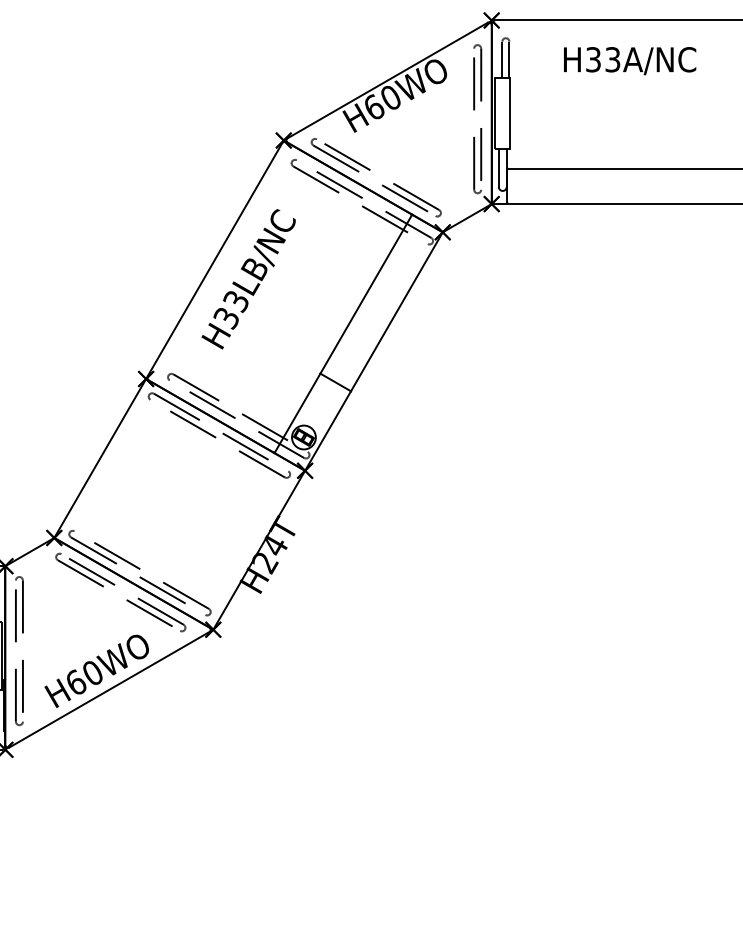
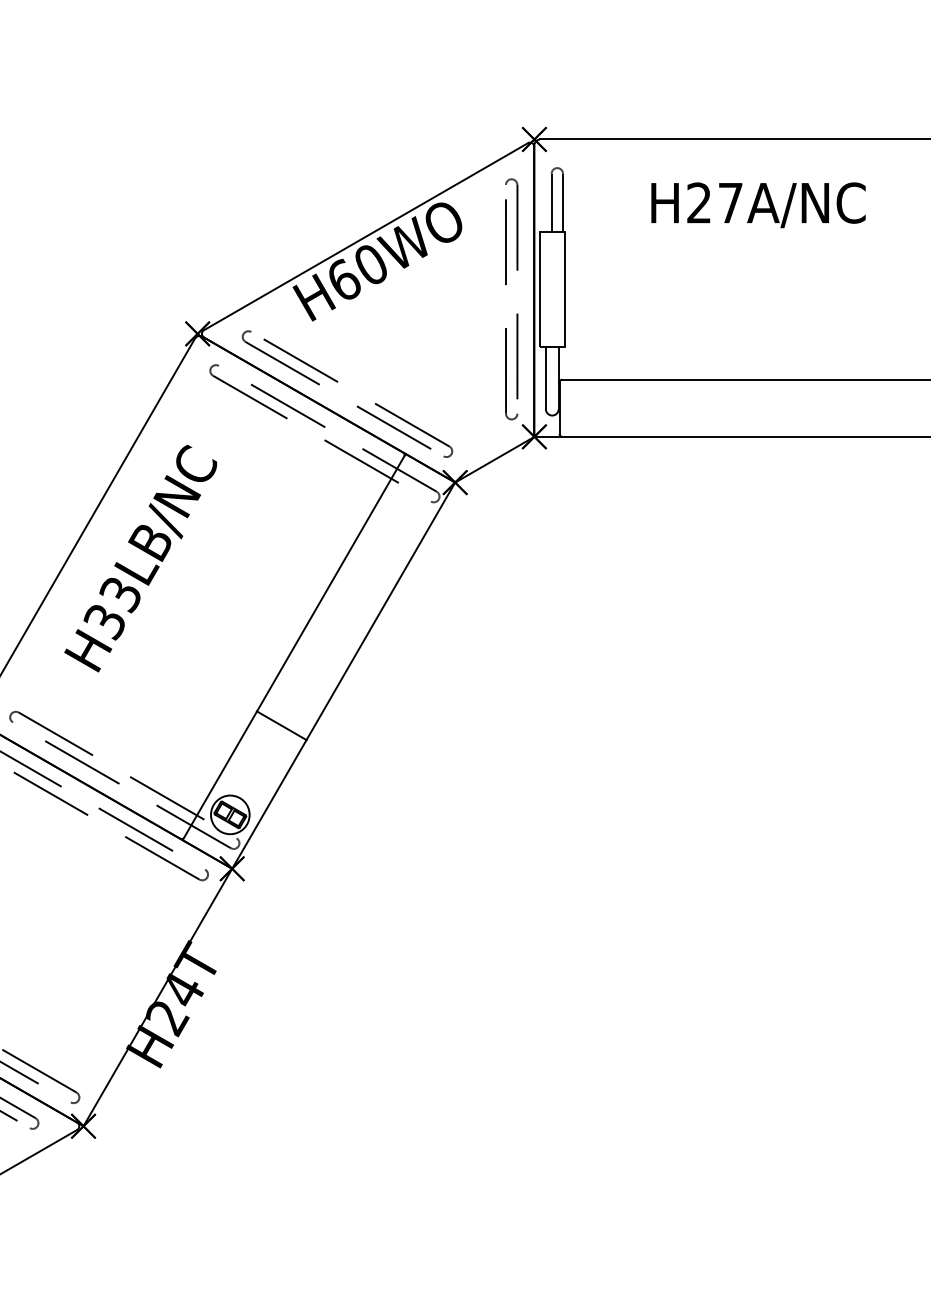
text: (603, 59) -> (715, 202), H33A/NC -> H27A/NC

